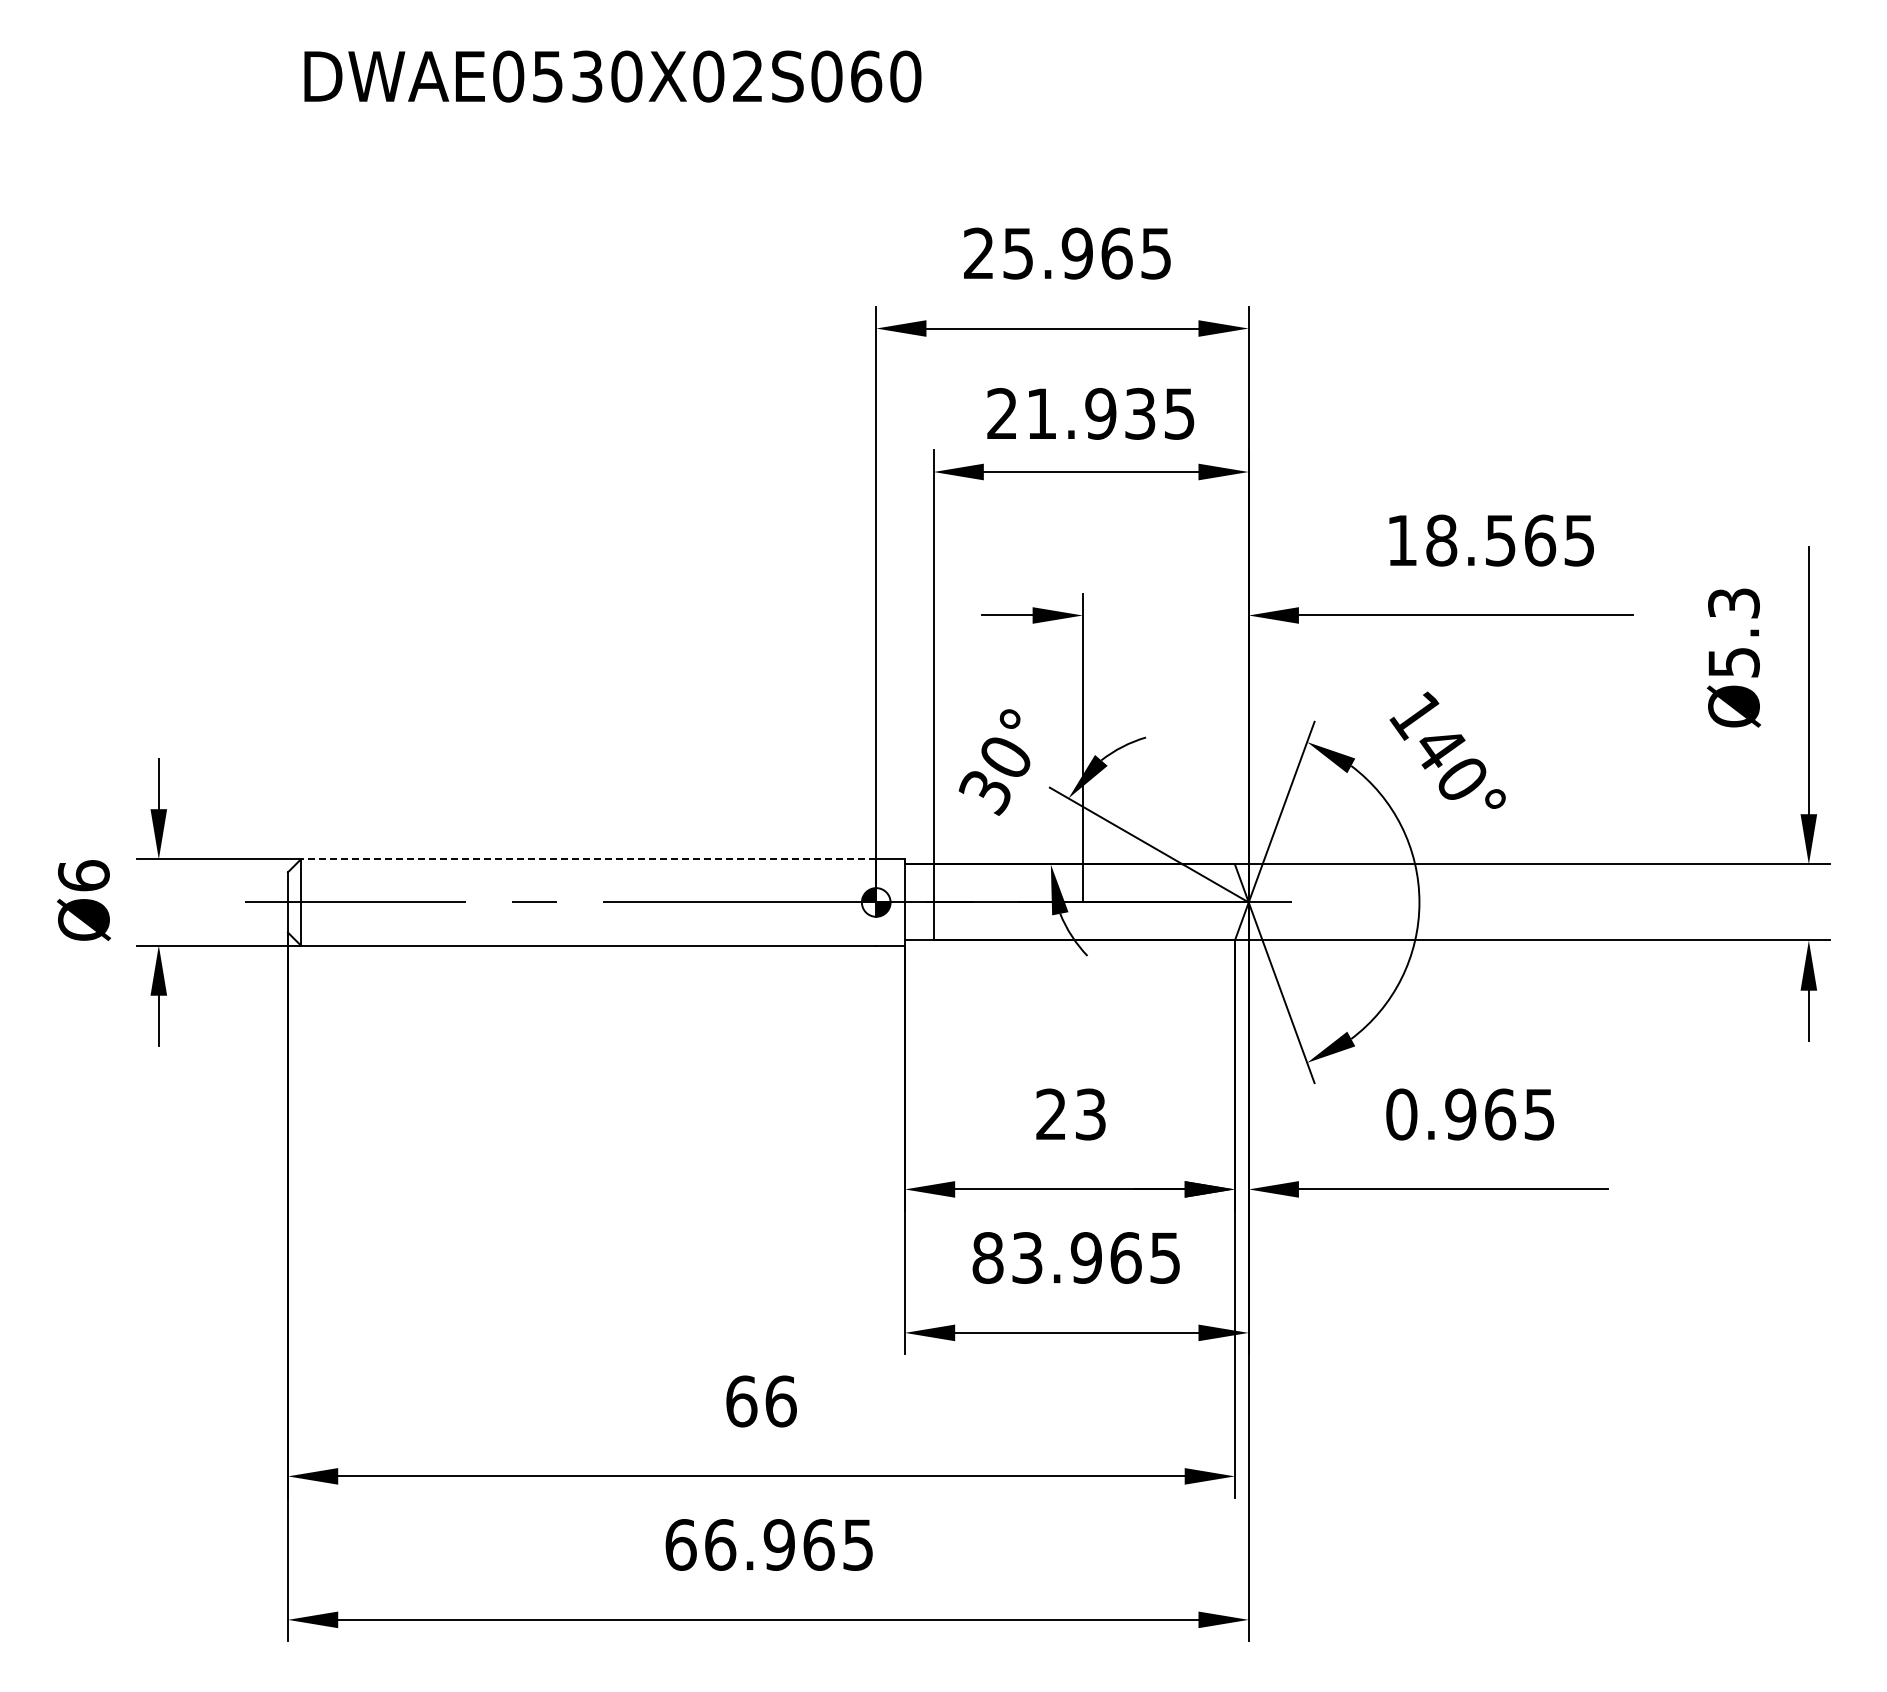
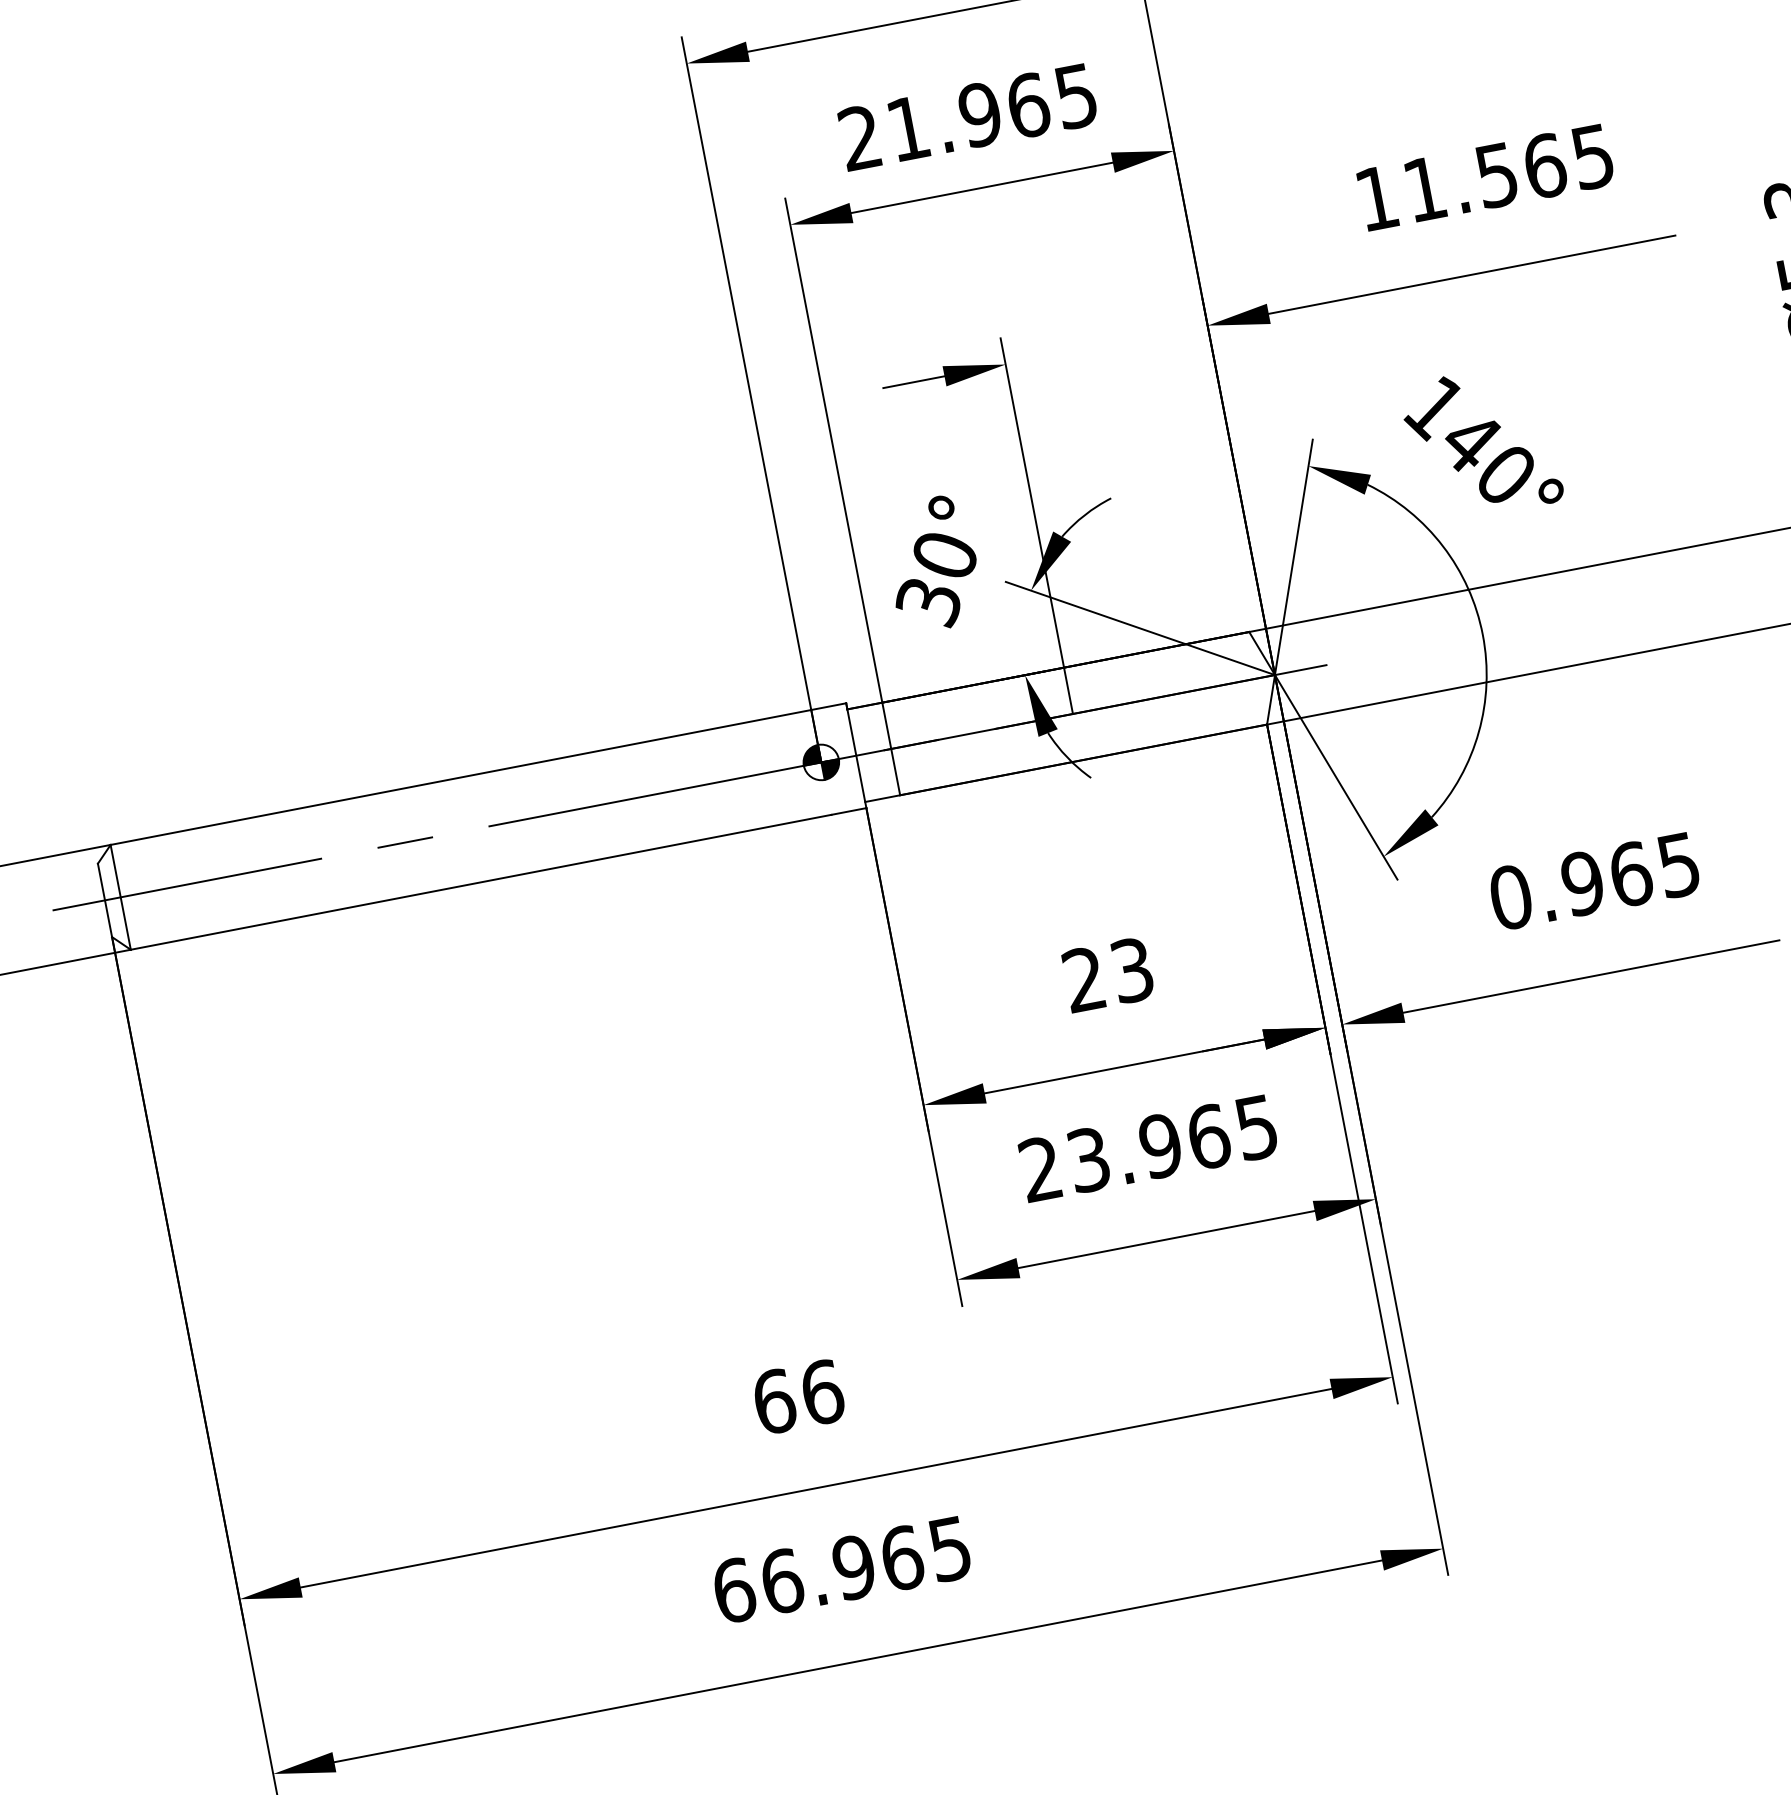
text: (1140, 413) -> (1028, 105), 21.935 -> 21.965
text: (1441, 540) -> (1424, 189), 18.565 -> 11.565
line: (588, 859) -> (460, 777), dashed -> solid
text: (987, 1257) -> (1040, 1168), 83.965 -> 23.965

